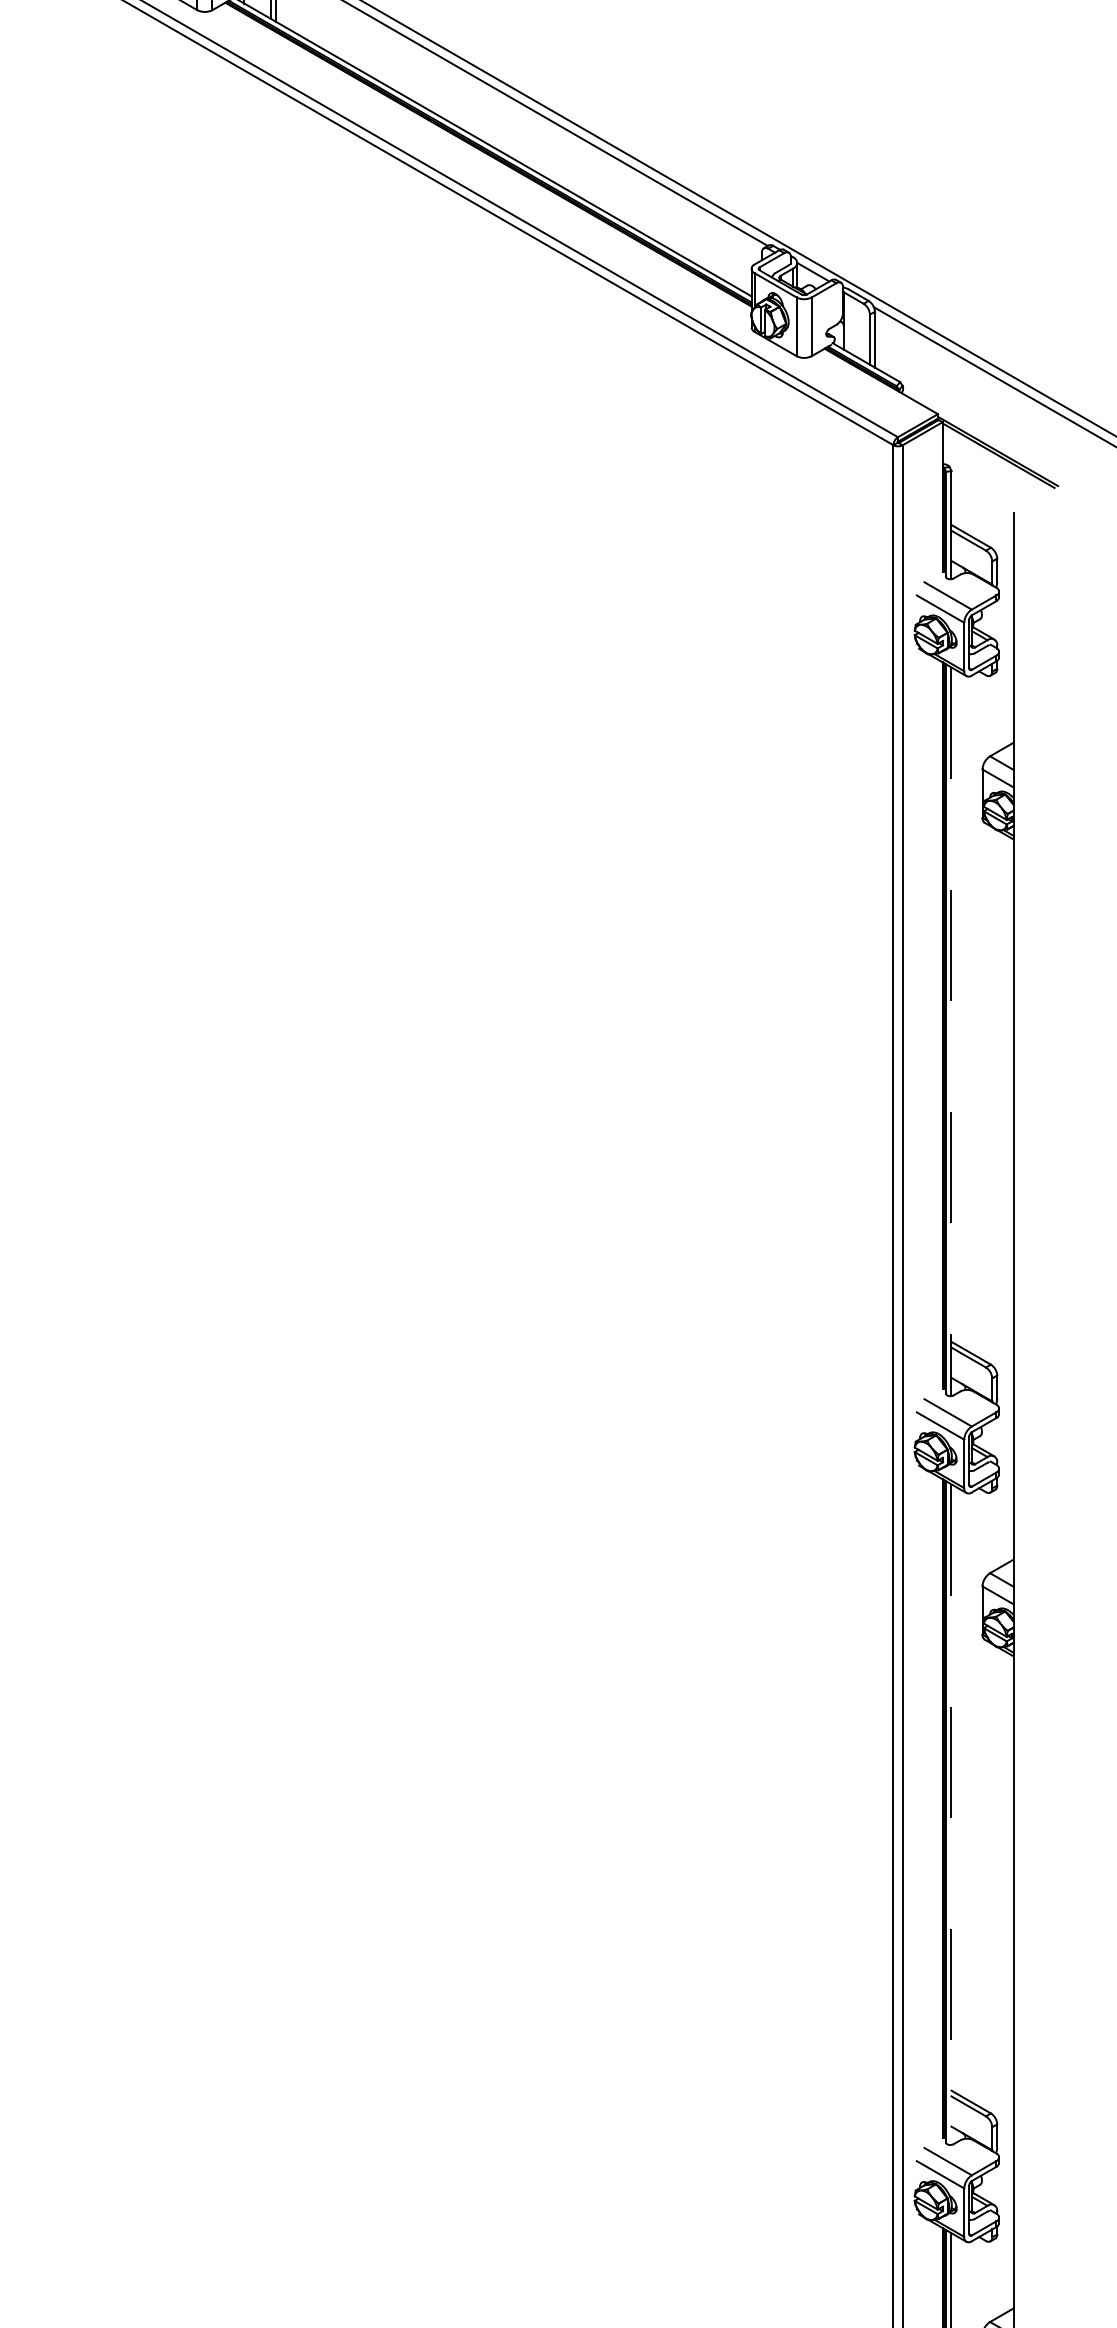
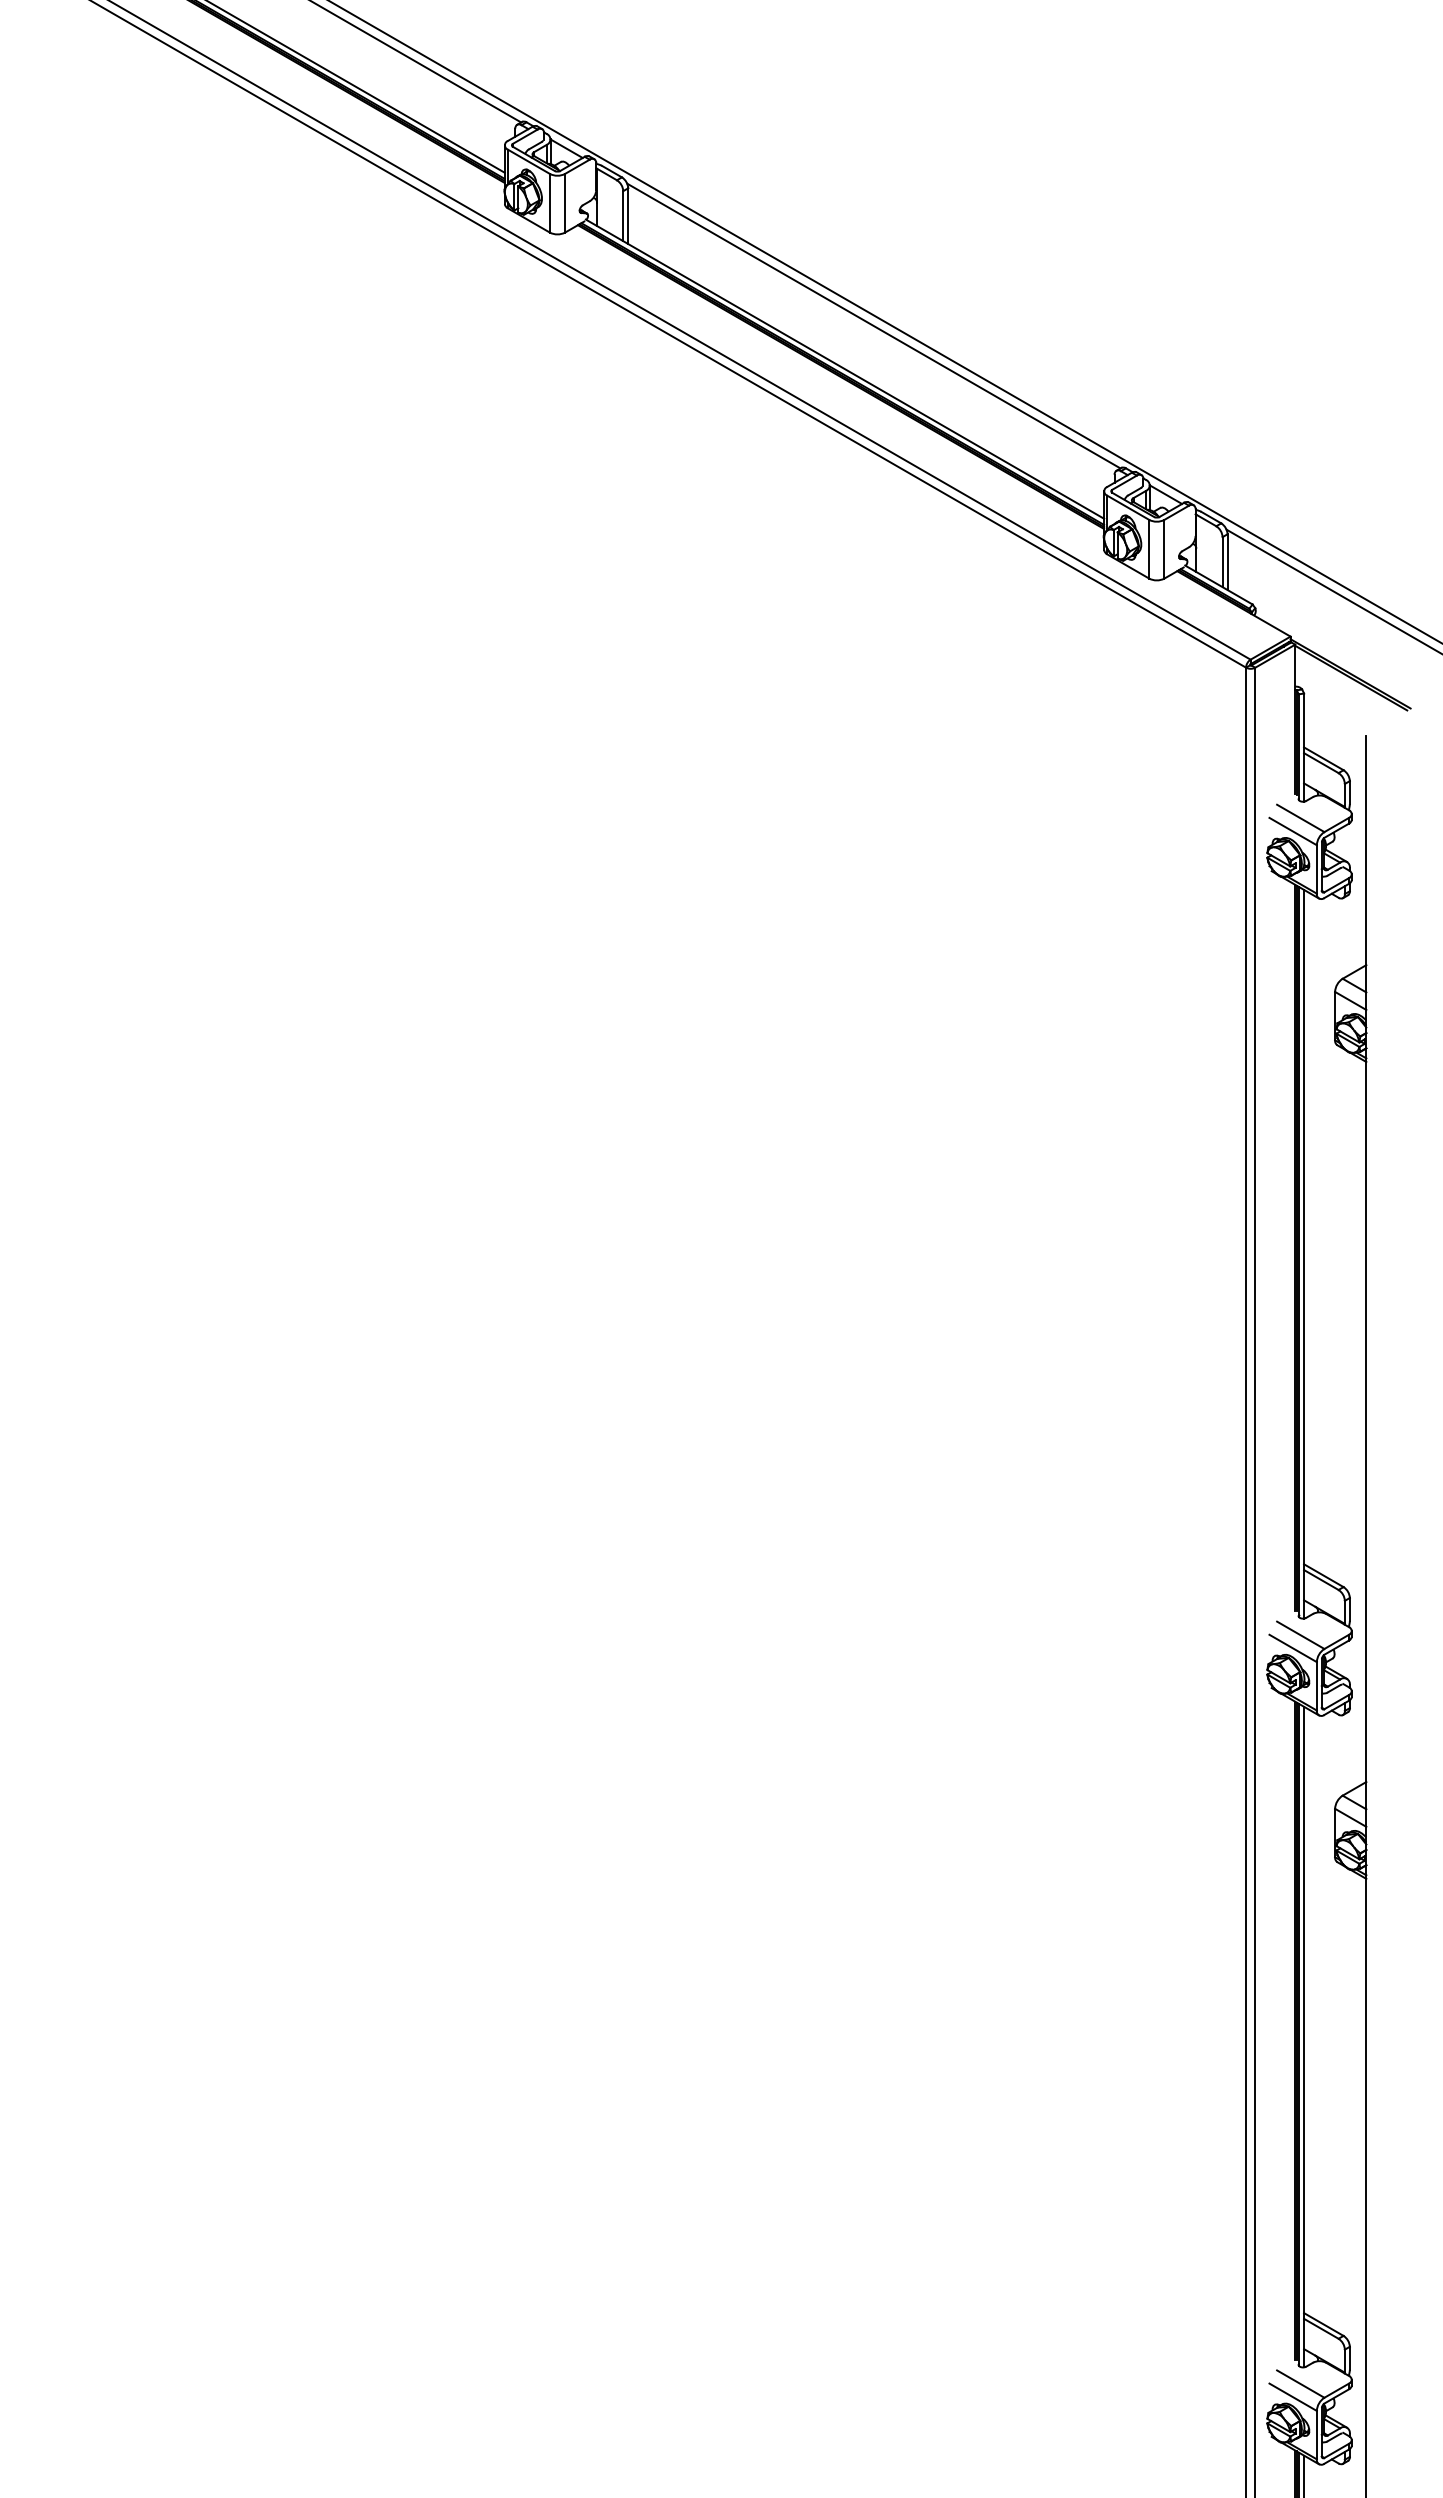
line: (951, 1032) -> (1304, 1254), dashed -> solid
line: (951, 1815) -> (1304, 2037), dashed -> solid

